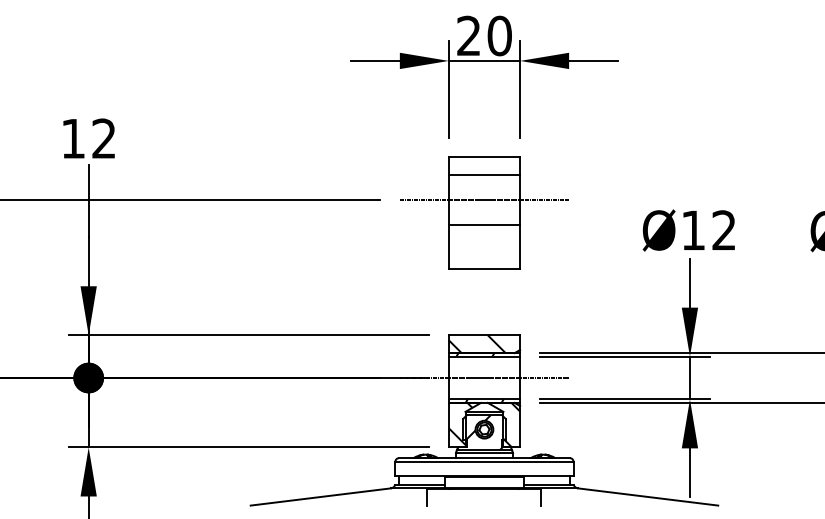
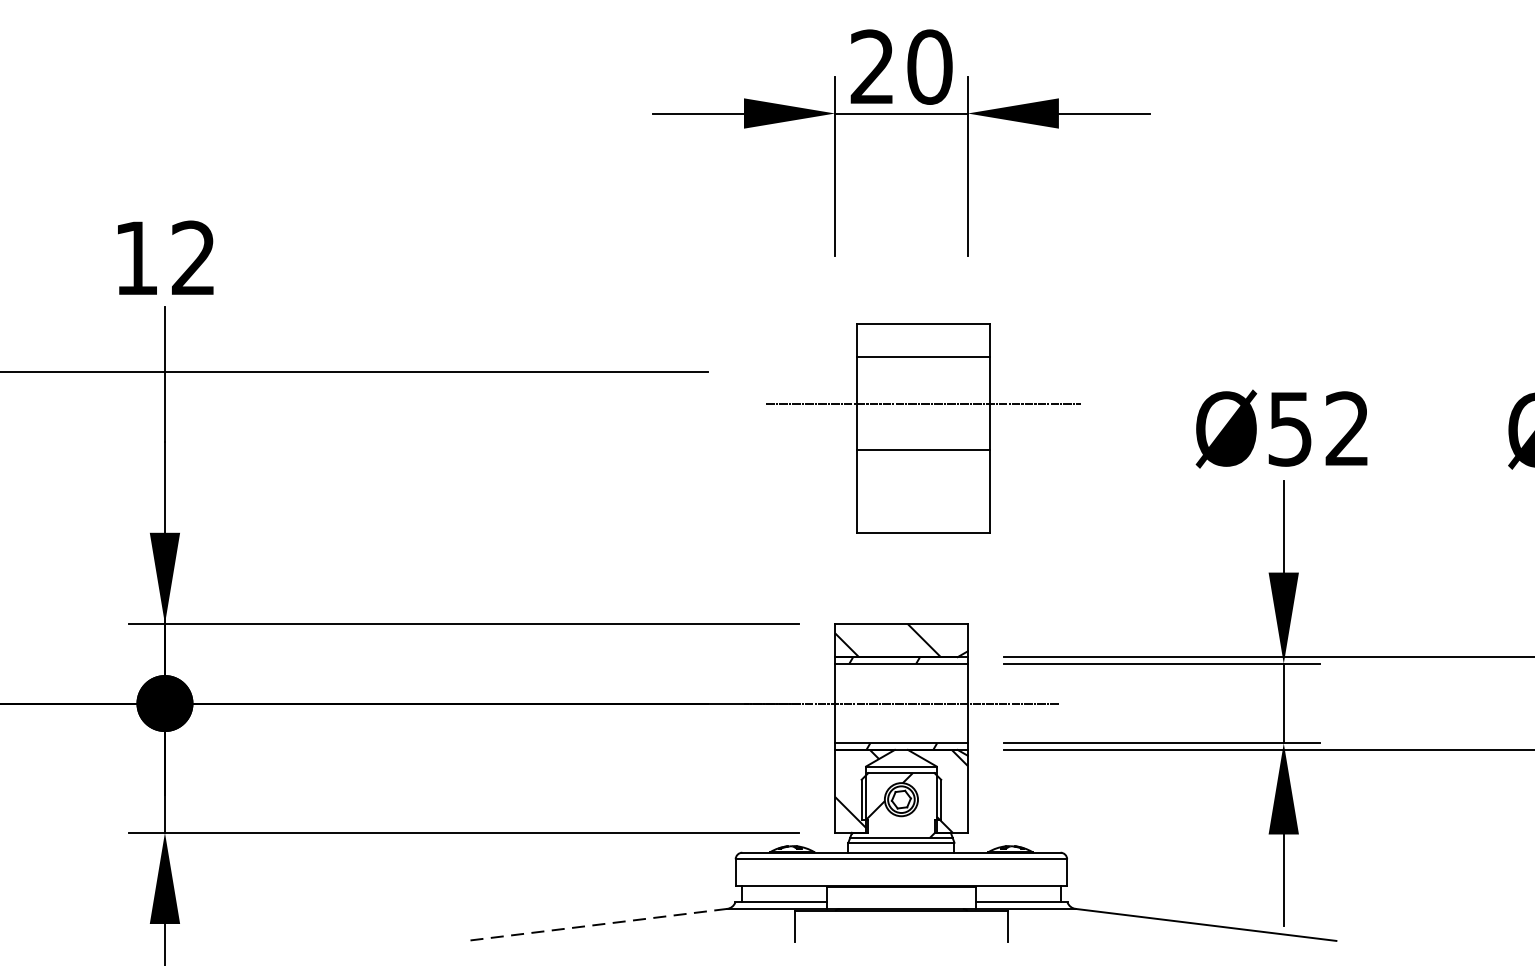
part: (484, 212) -> (923, 427), moved
text: (693, 230) -> (1290, 429), Ø12 -> Ø52
line: (320, 496) -> (596, 924), solid -> dashed

